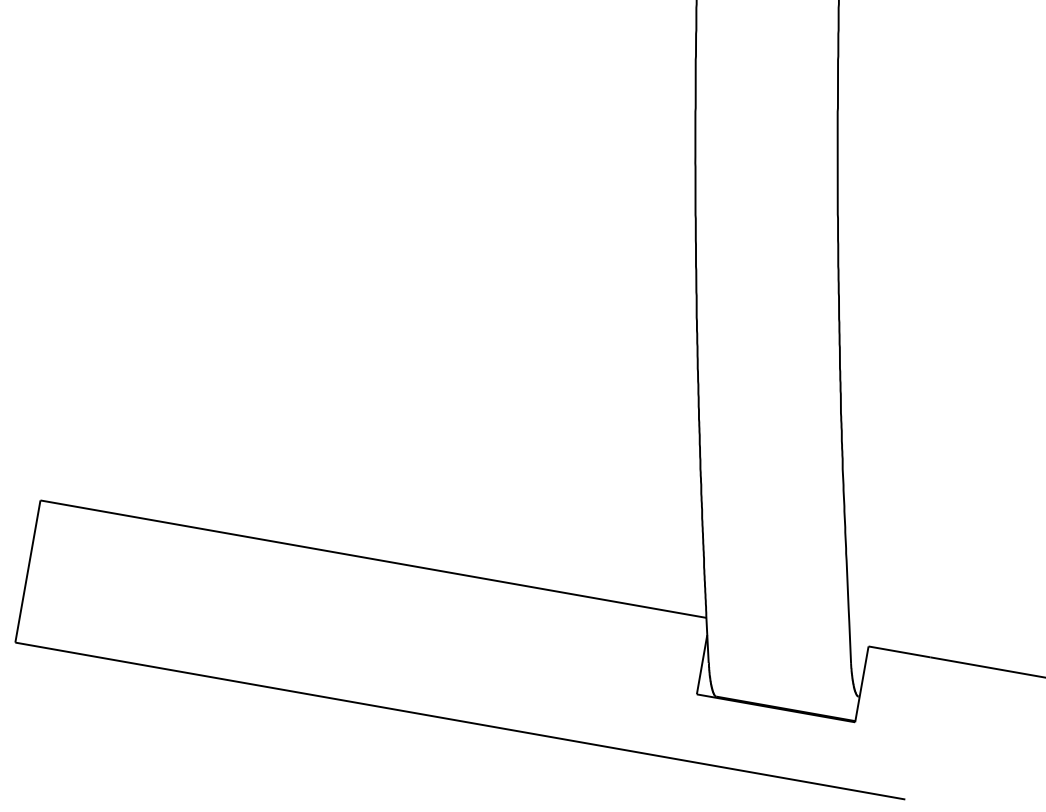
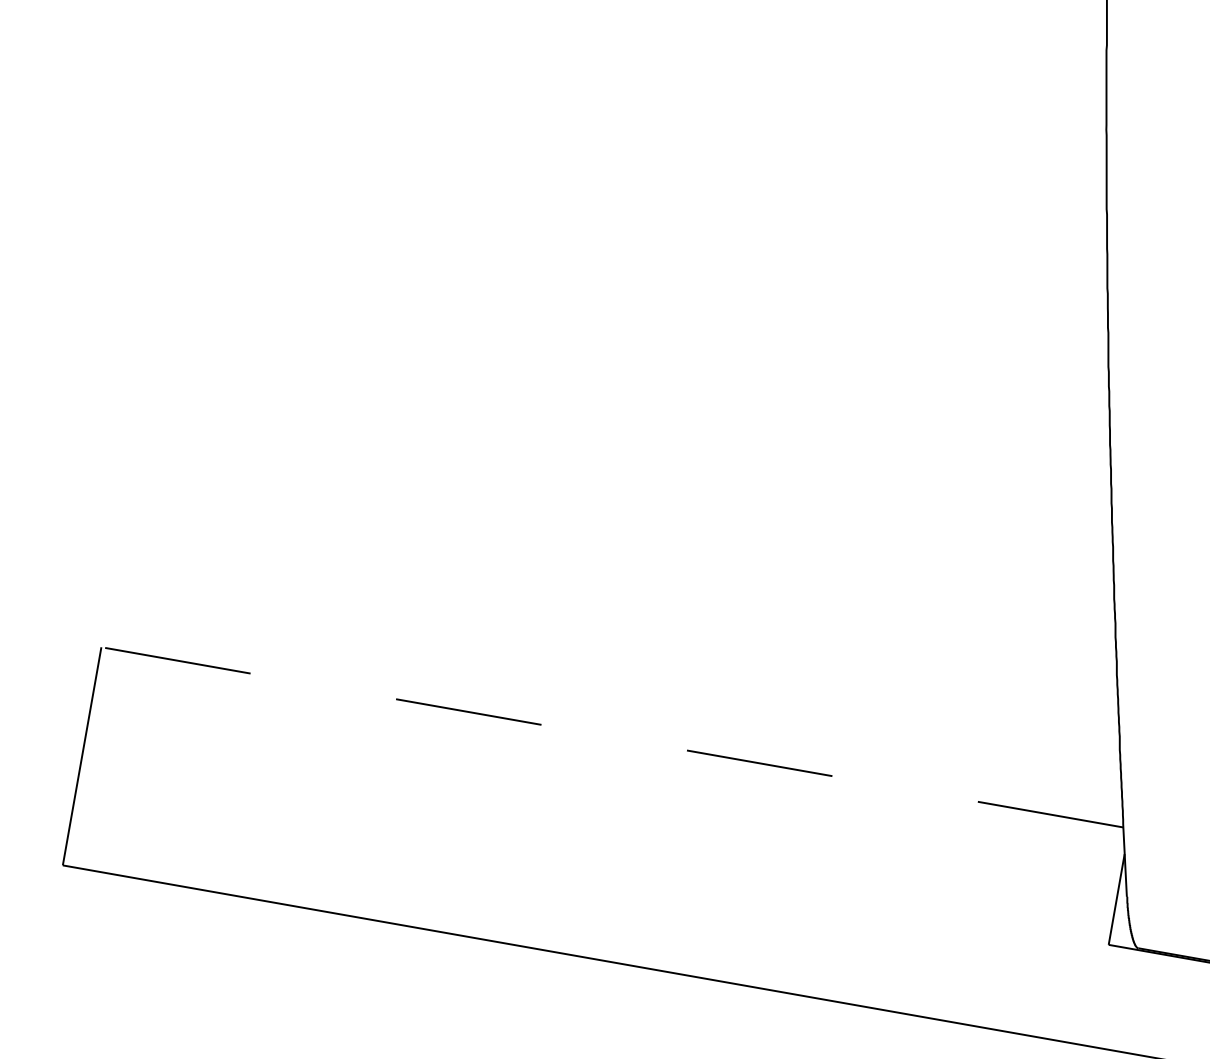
line: (372, 559) -> (610, 737), solid -> dashed

